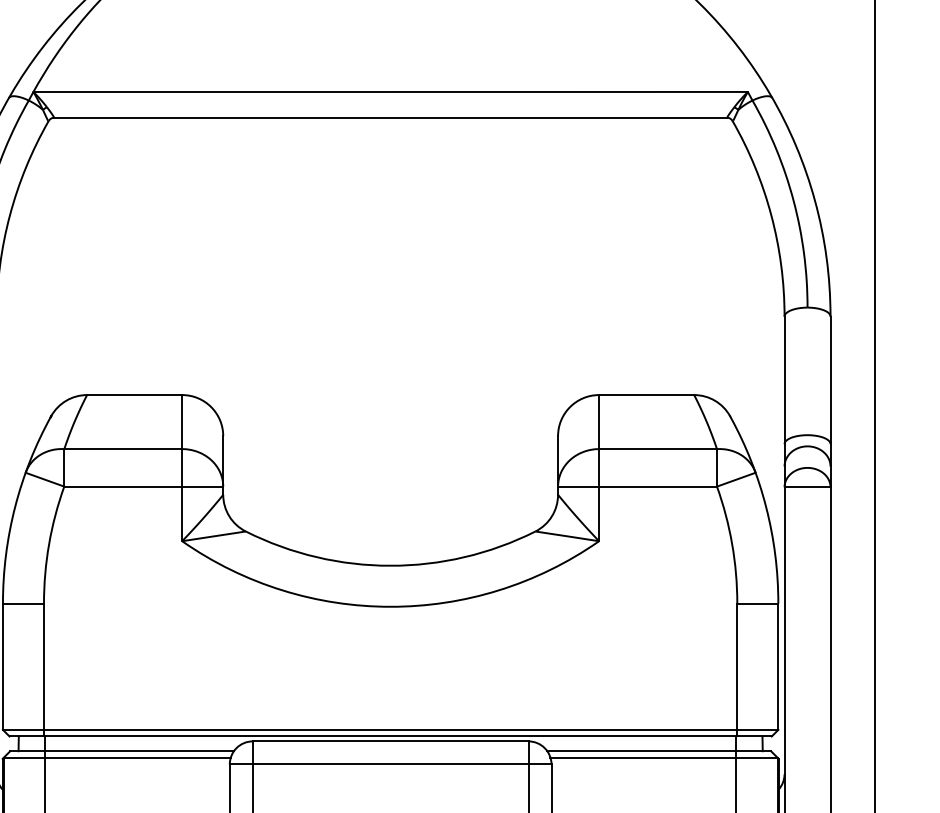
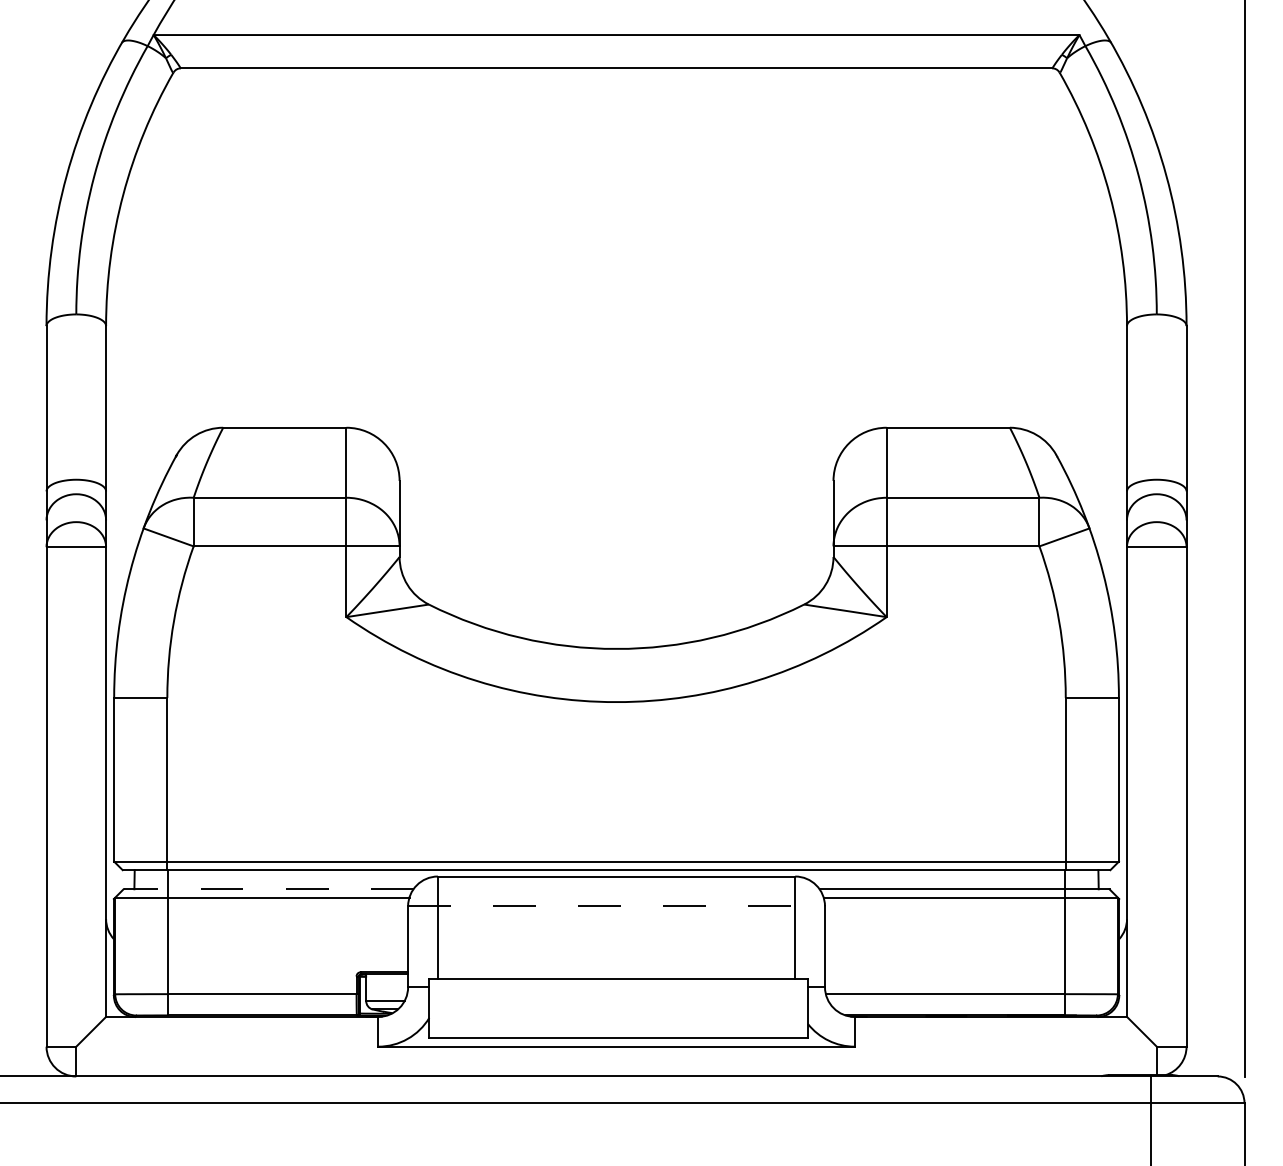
line: (122, 751) -> (268, 889), solid -> dashed
line: (391, 764) -> (617, 906), solid -> dashed

